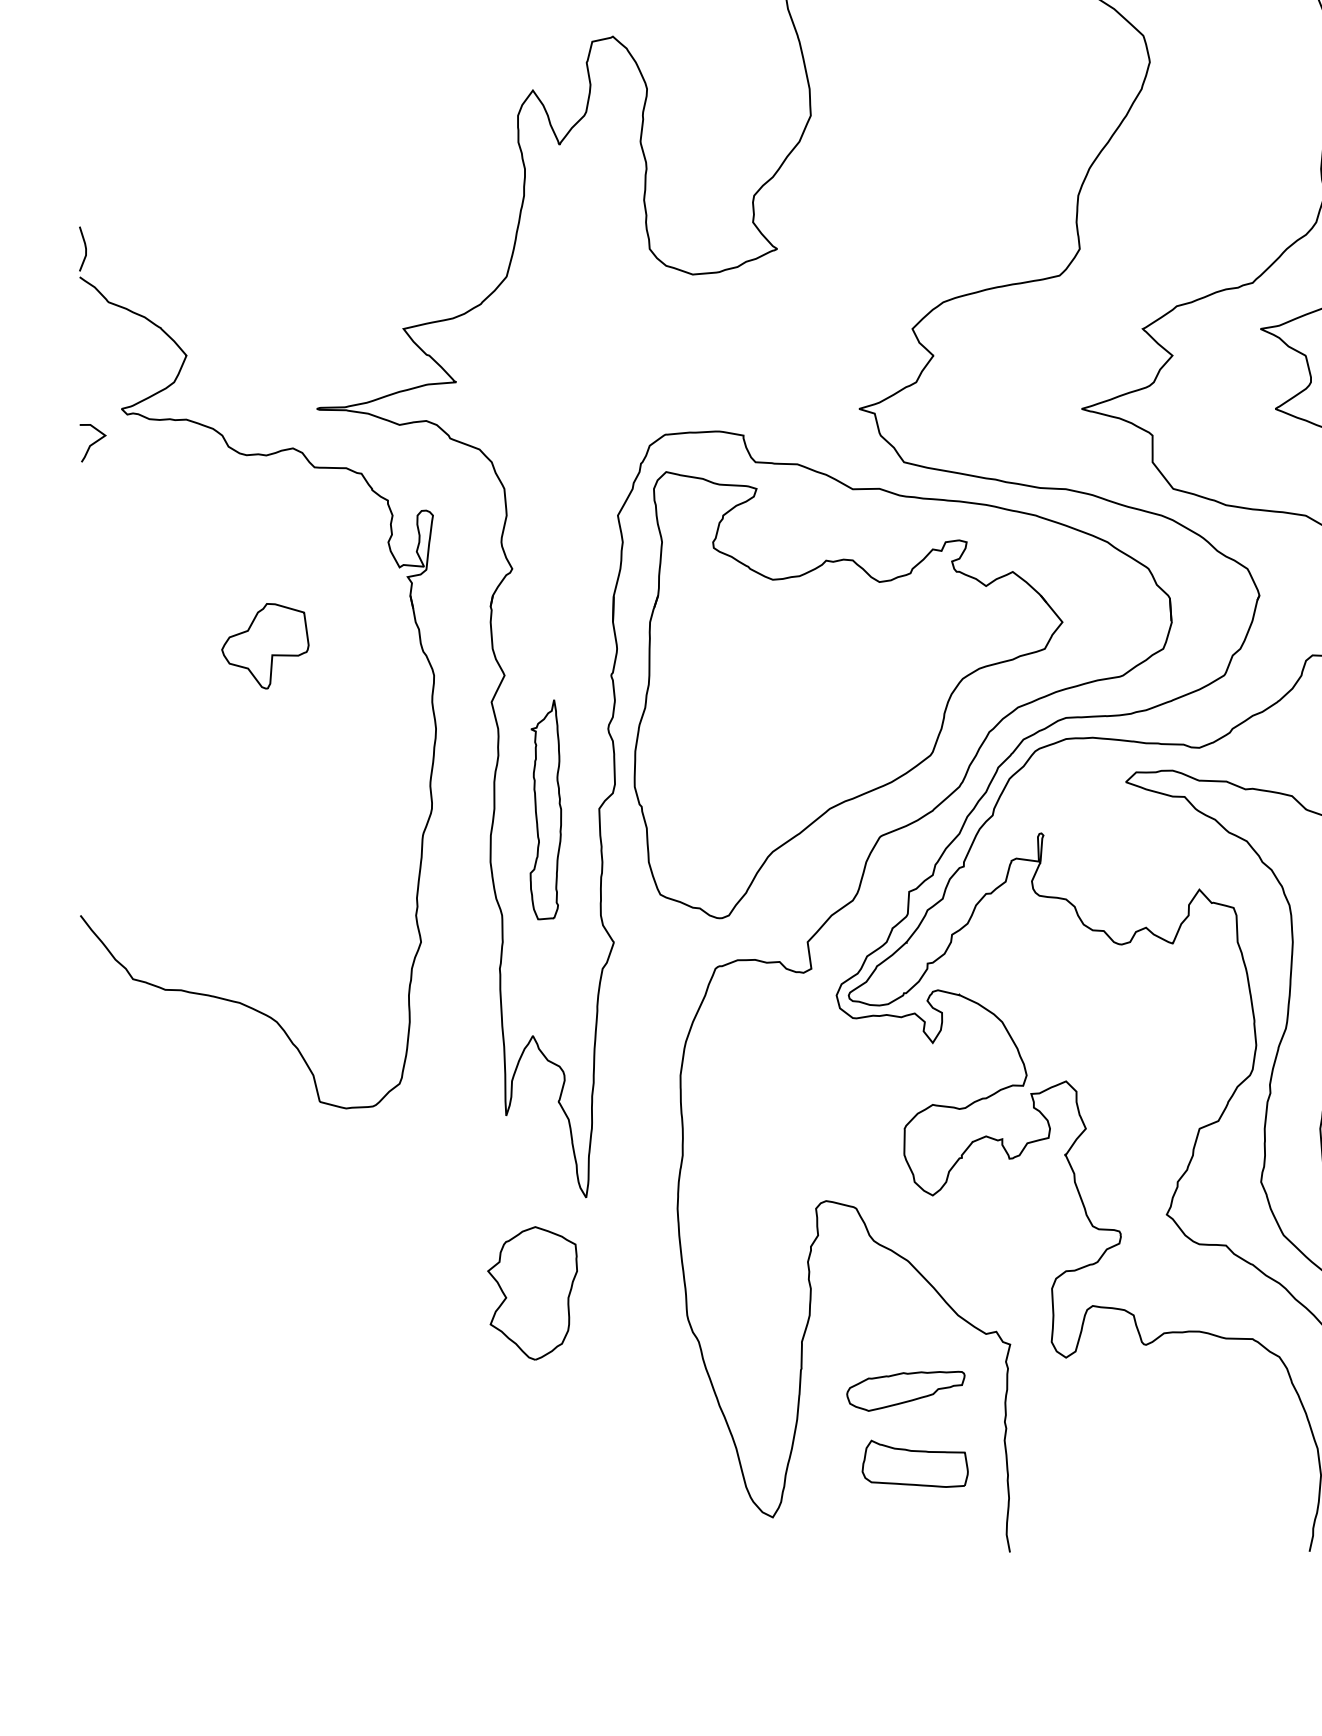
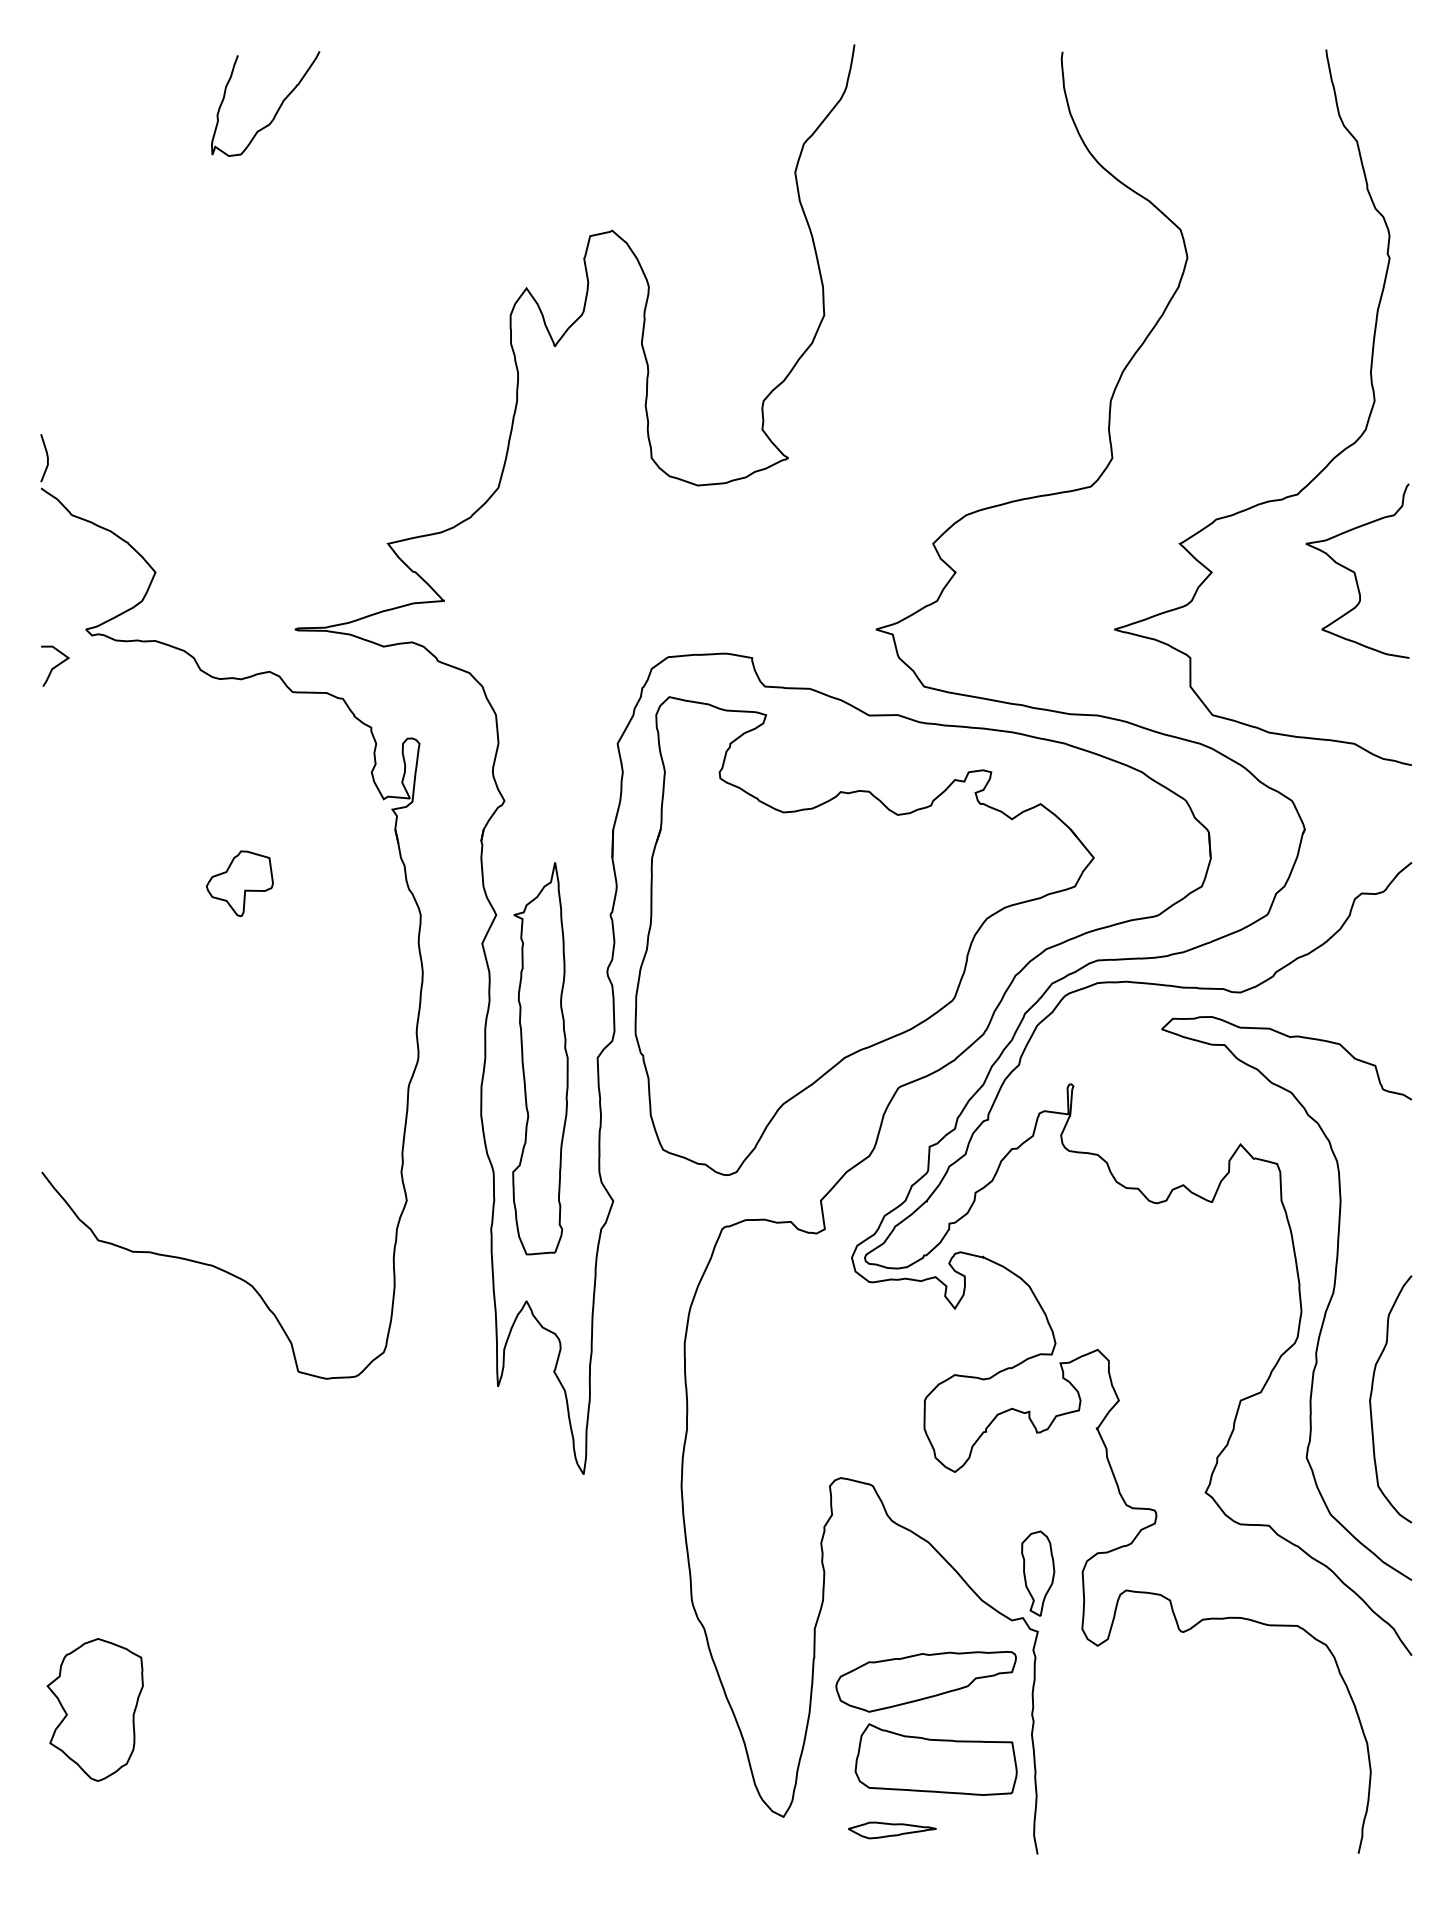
part: (264, 646) -> (239, 883), size x0.71
part: (545, 809) -> (540, 1058), size x1.67
part: (1010, 1290) -> (1038, 1573), added
part: (531, 1292) -> (94, 1709), moved
part: (905, 1390) -> (925, 1681), size x1.43
part: (914, 1463) -> (935, 1759), size x1.43
part: (874, 1530) -> (892, 1830), added

